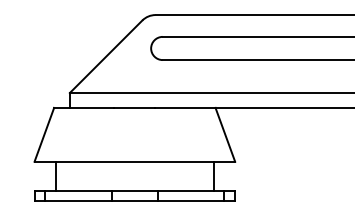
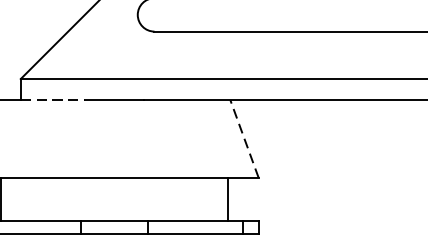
line: (92, 107) -> (53, 99), solid -> dashed
line: (225, 134) -> (244, 138), solid -> dashed

